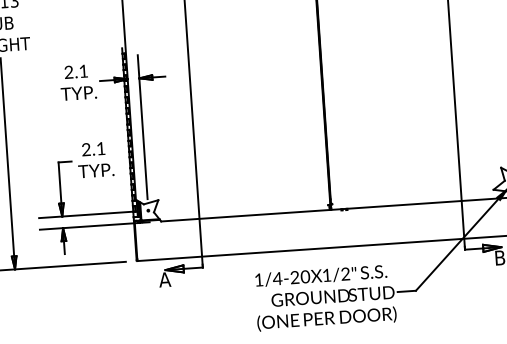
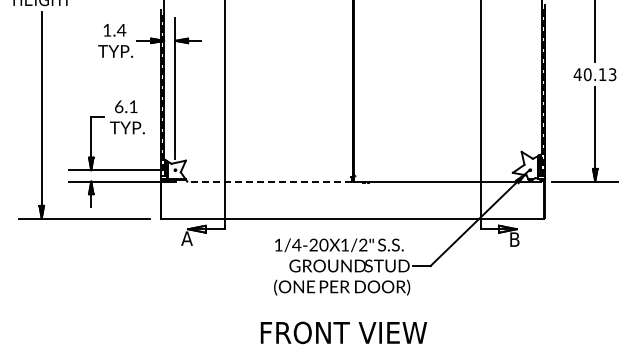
text: (76, 71) -> (114, 29), 2.1 -> 1.4
text: (85, 149) -> (118, 106), 2.1 -> 6.1
line: (245, 215) -> (269, 181), solid -> dashed

